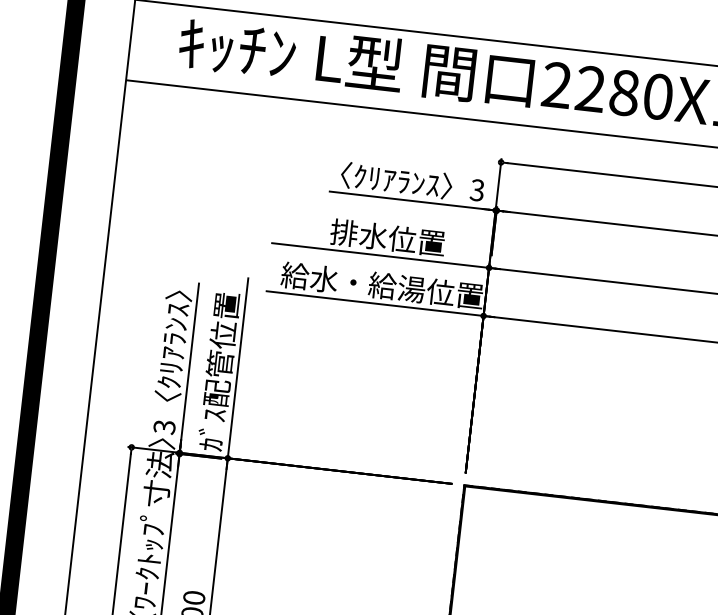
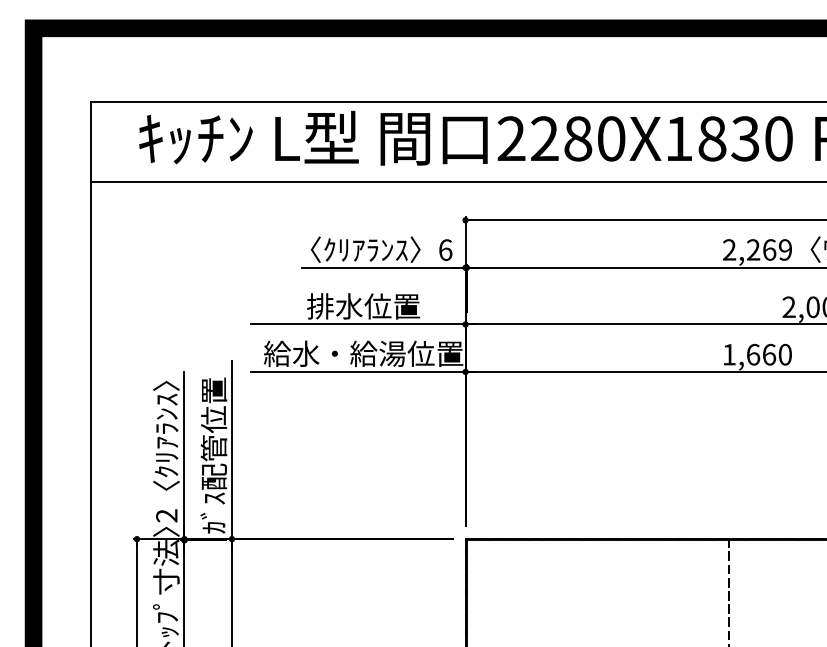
text: (477, 189) -> (445, 249), 3 -> 6
text: (164, 426) -> (166, 515), 3 -> 2

